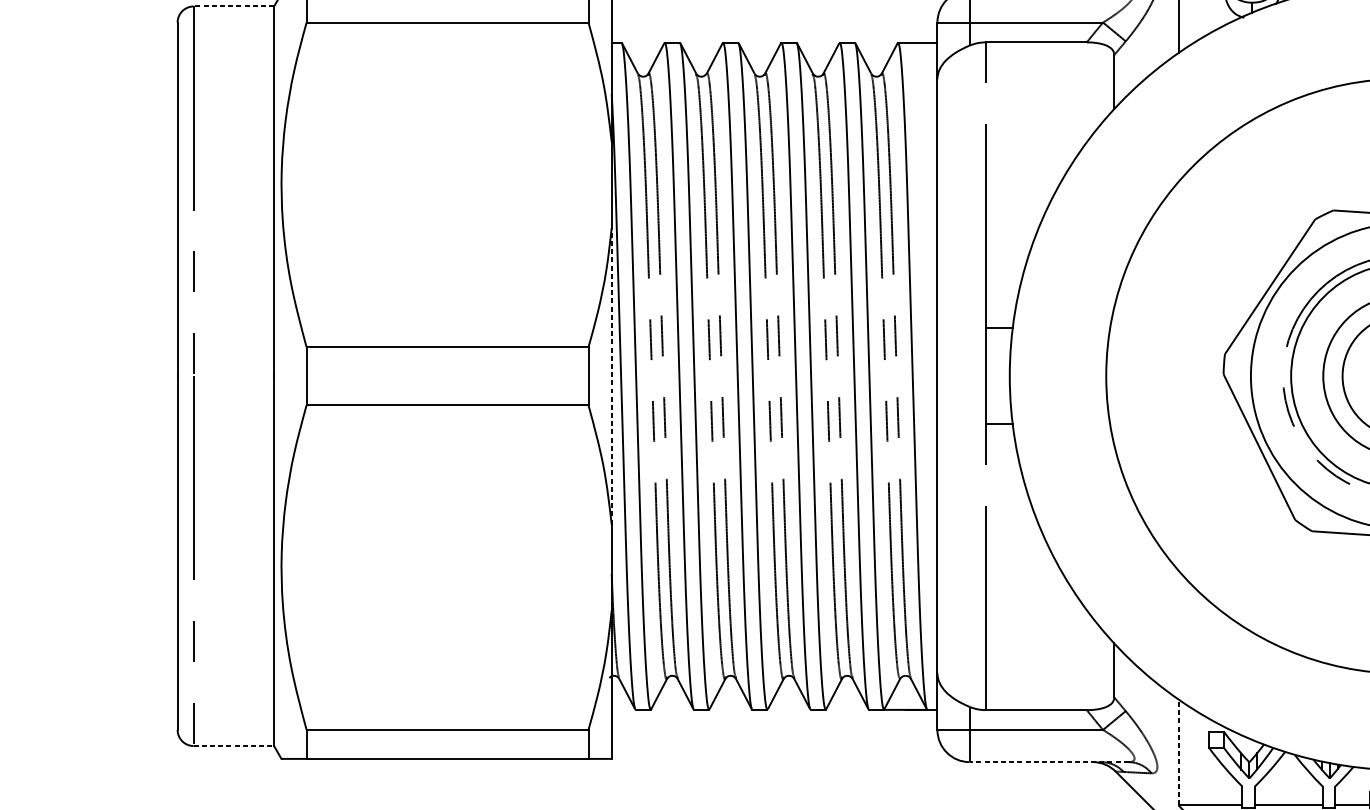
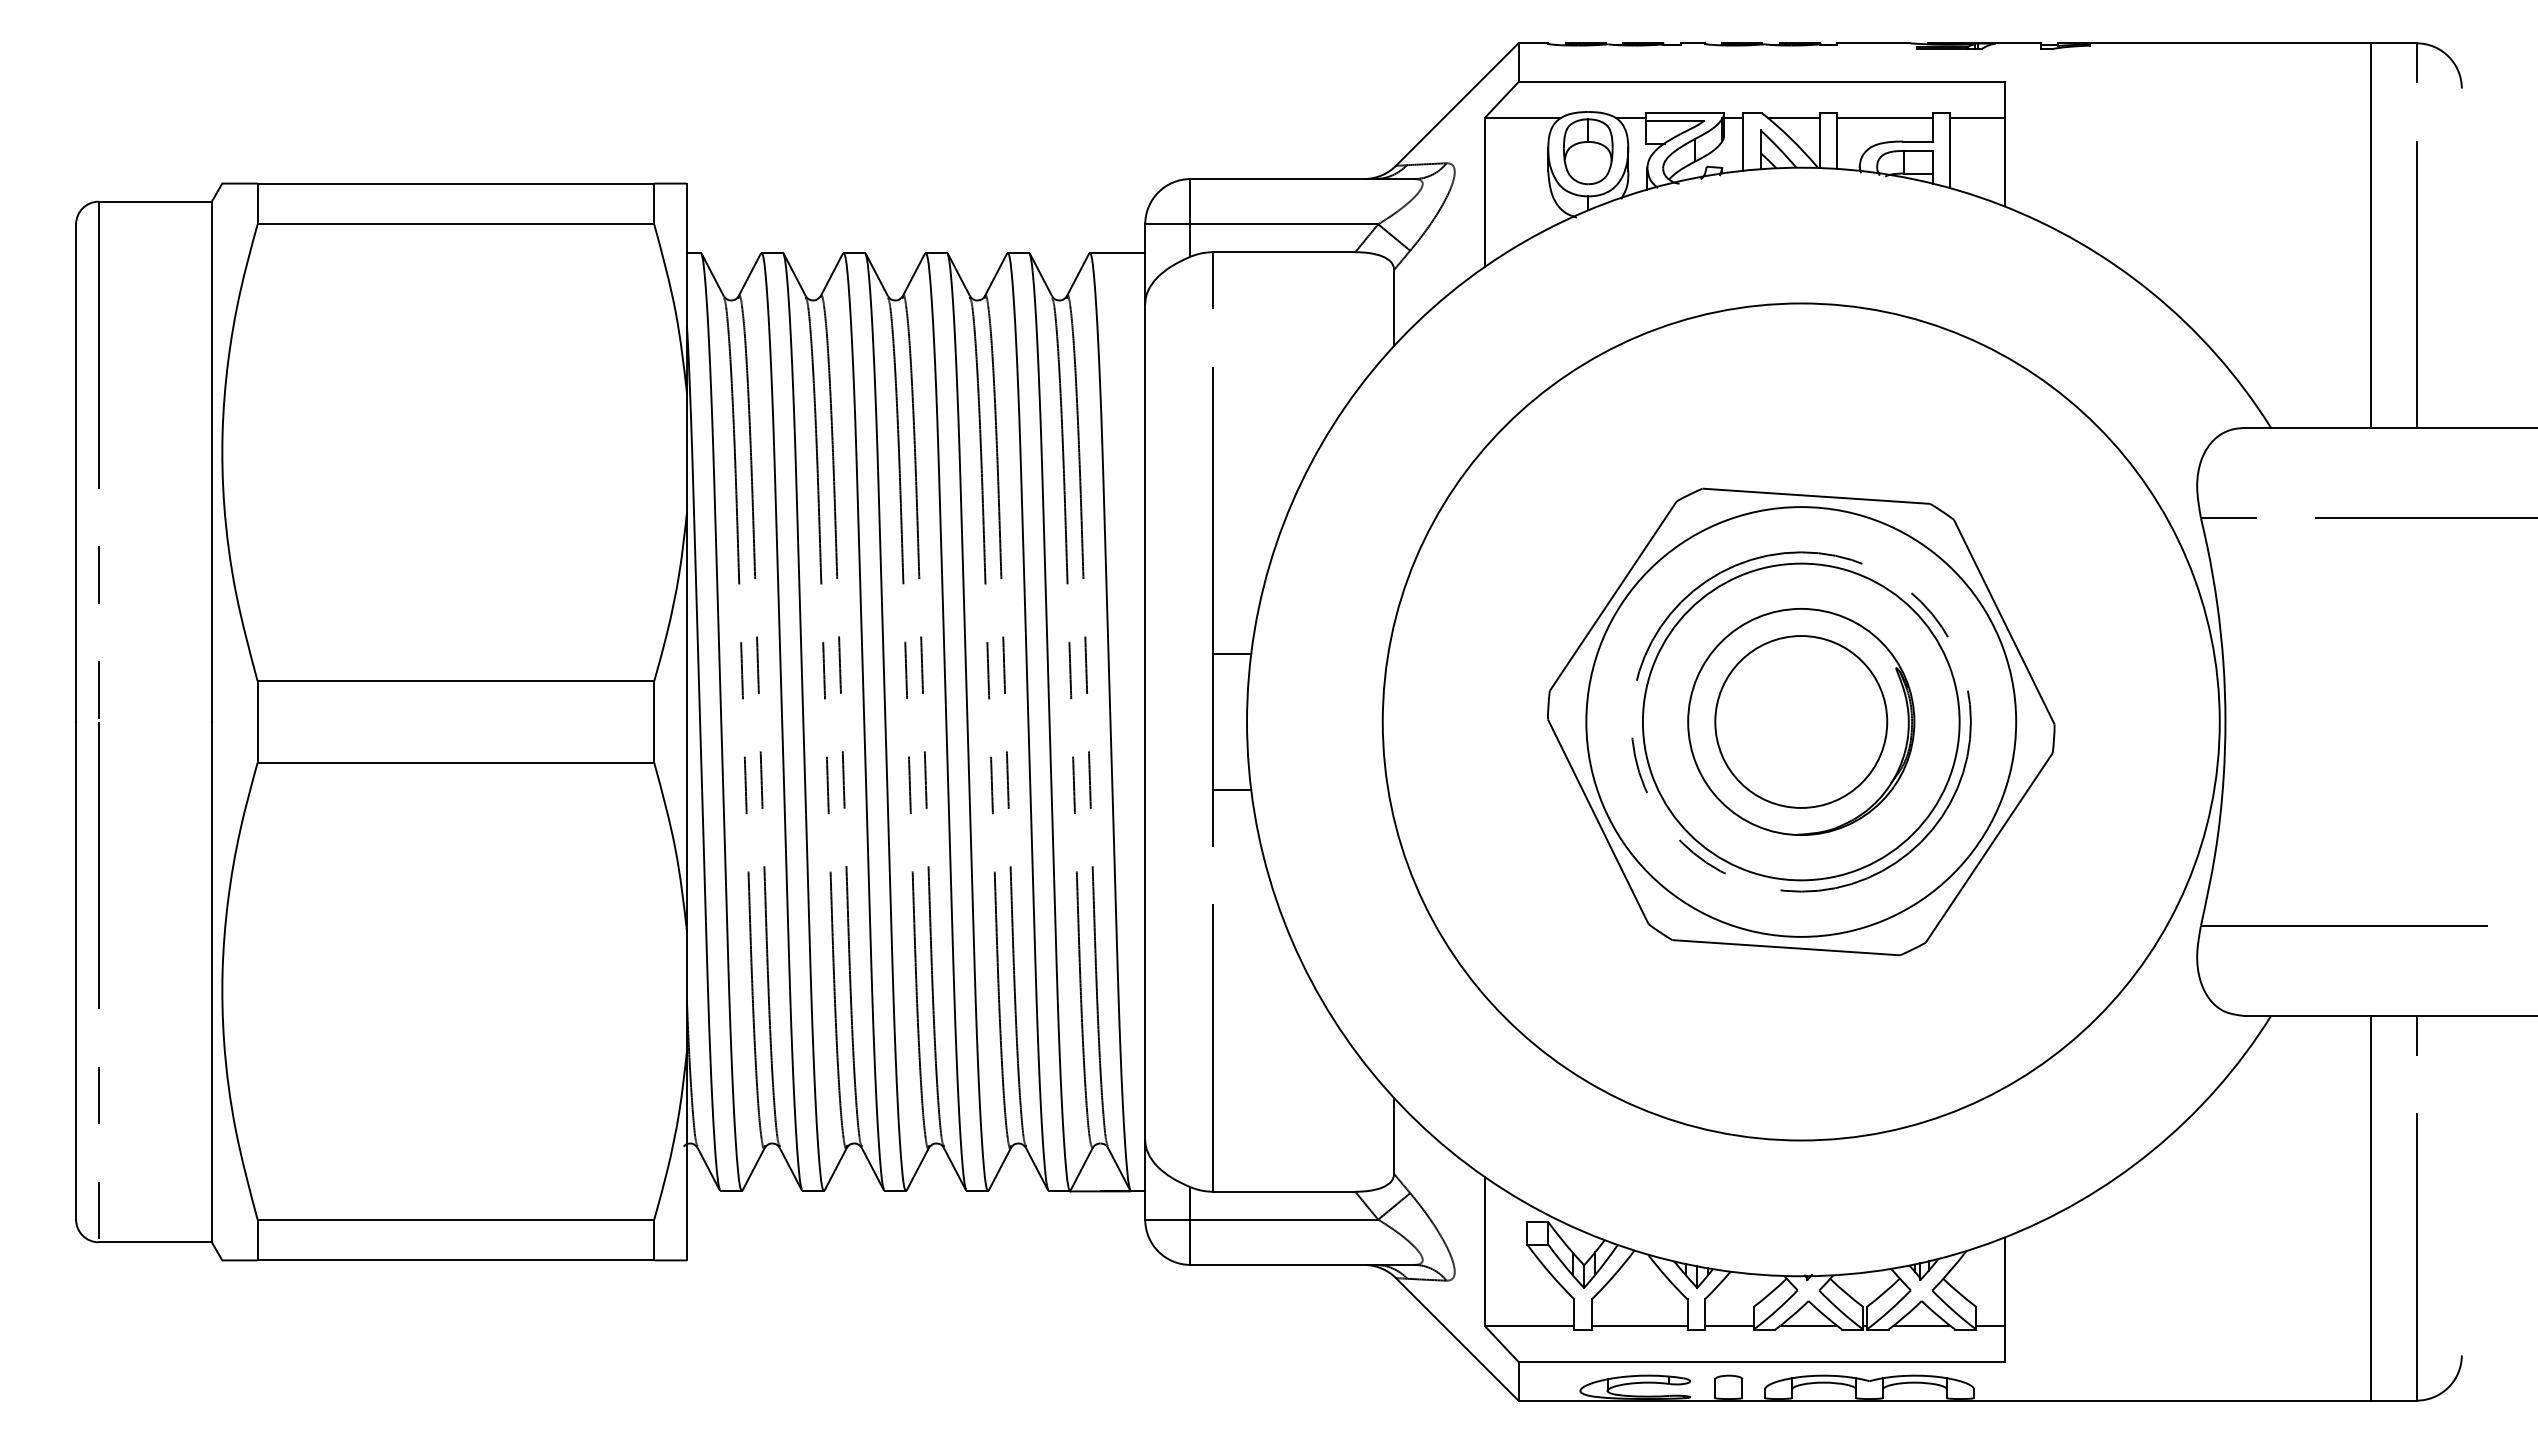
line: (234, 6) -> (155, 201), dashed -> solid
line: (611, 376) -> (686, 722), dashed -> solid
line: (234, 746) -> (155, 1242), dashed -> solid
line: (1178, 751) -> (1484, 1250), dashed -> solid
line: (1049, 761) -> (1302, 1264), dashed -> solid

